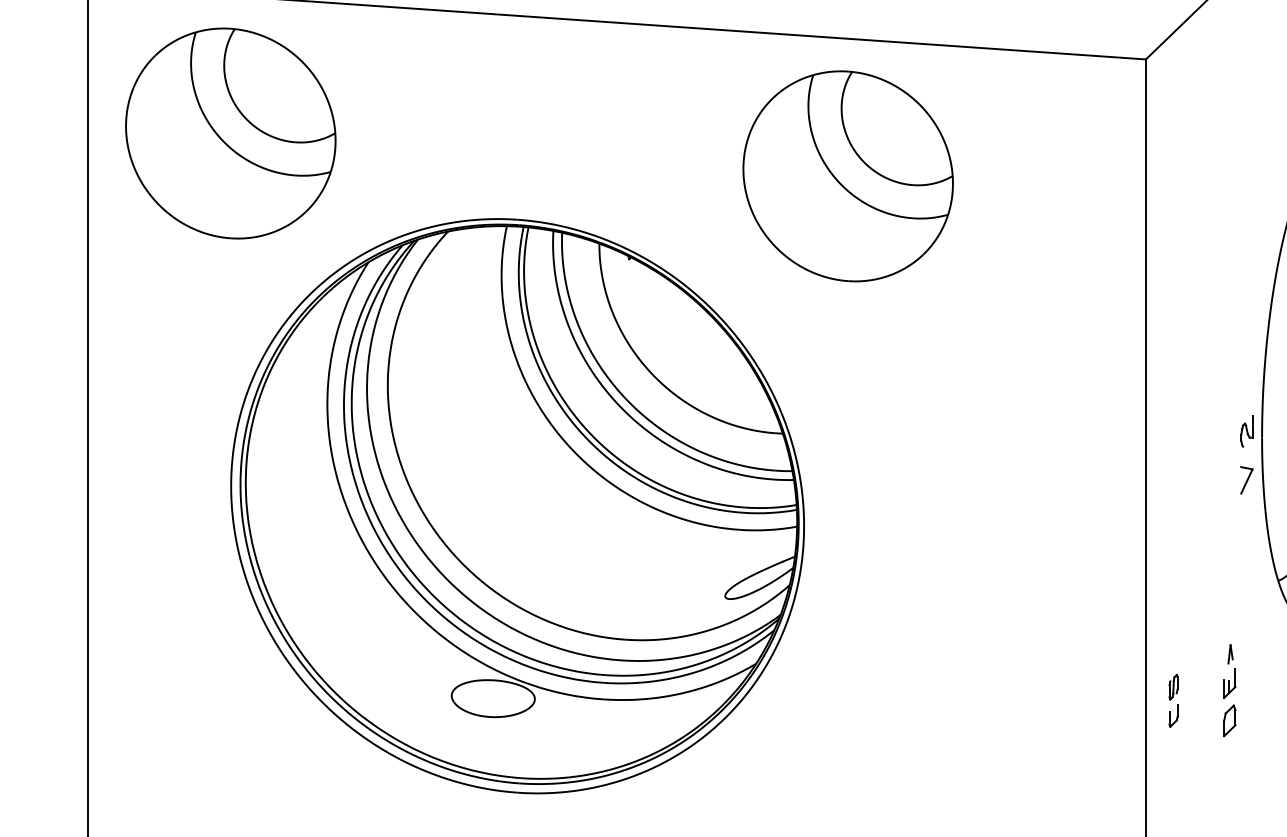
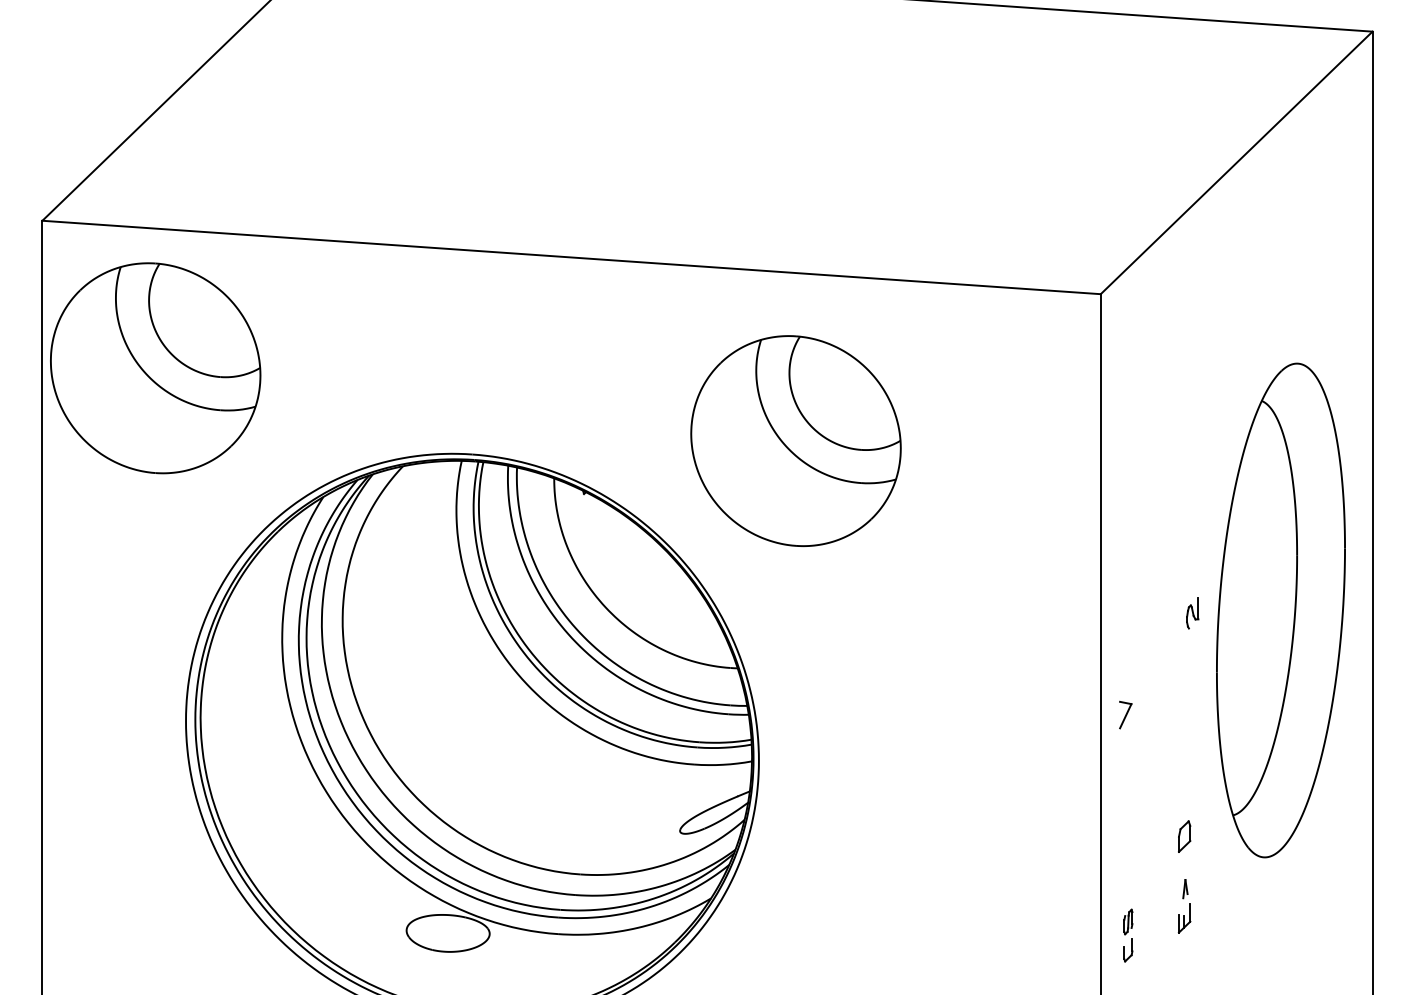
part: (230, 133) -> (155, 368), moved
part: (847, 175) -> (795, 440), moved
part: (1246, 431) -> (1192, 613), moved
part: (1246, 479) -> (1125, 714), moved
part: (1229, 720) -> (1184, 836), moved

